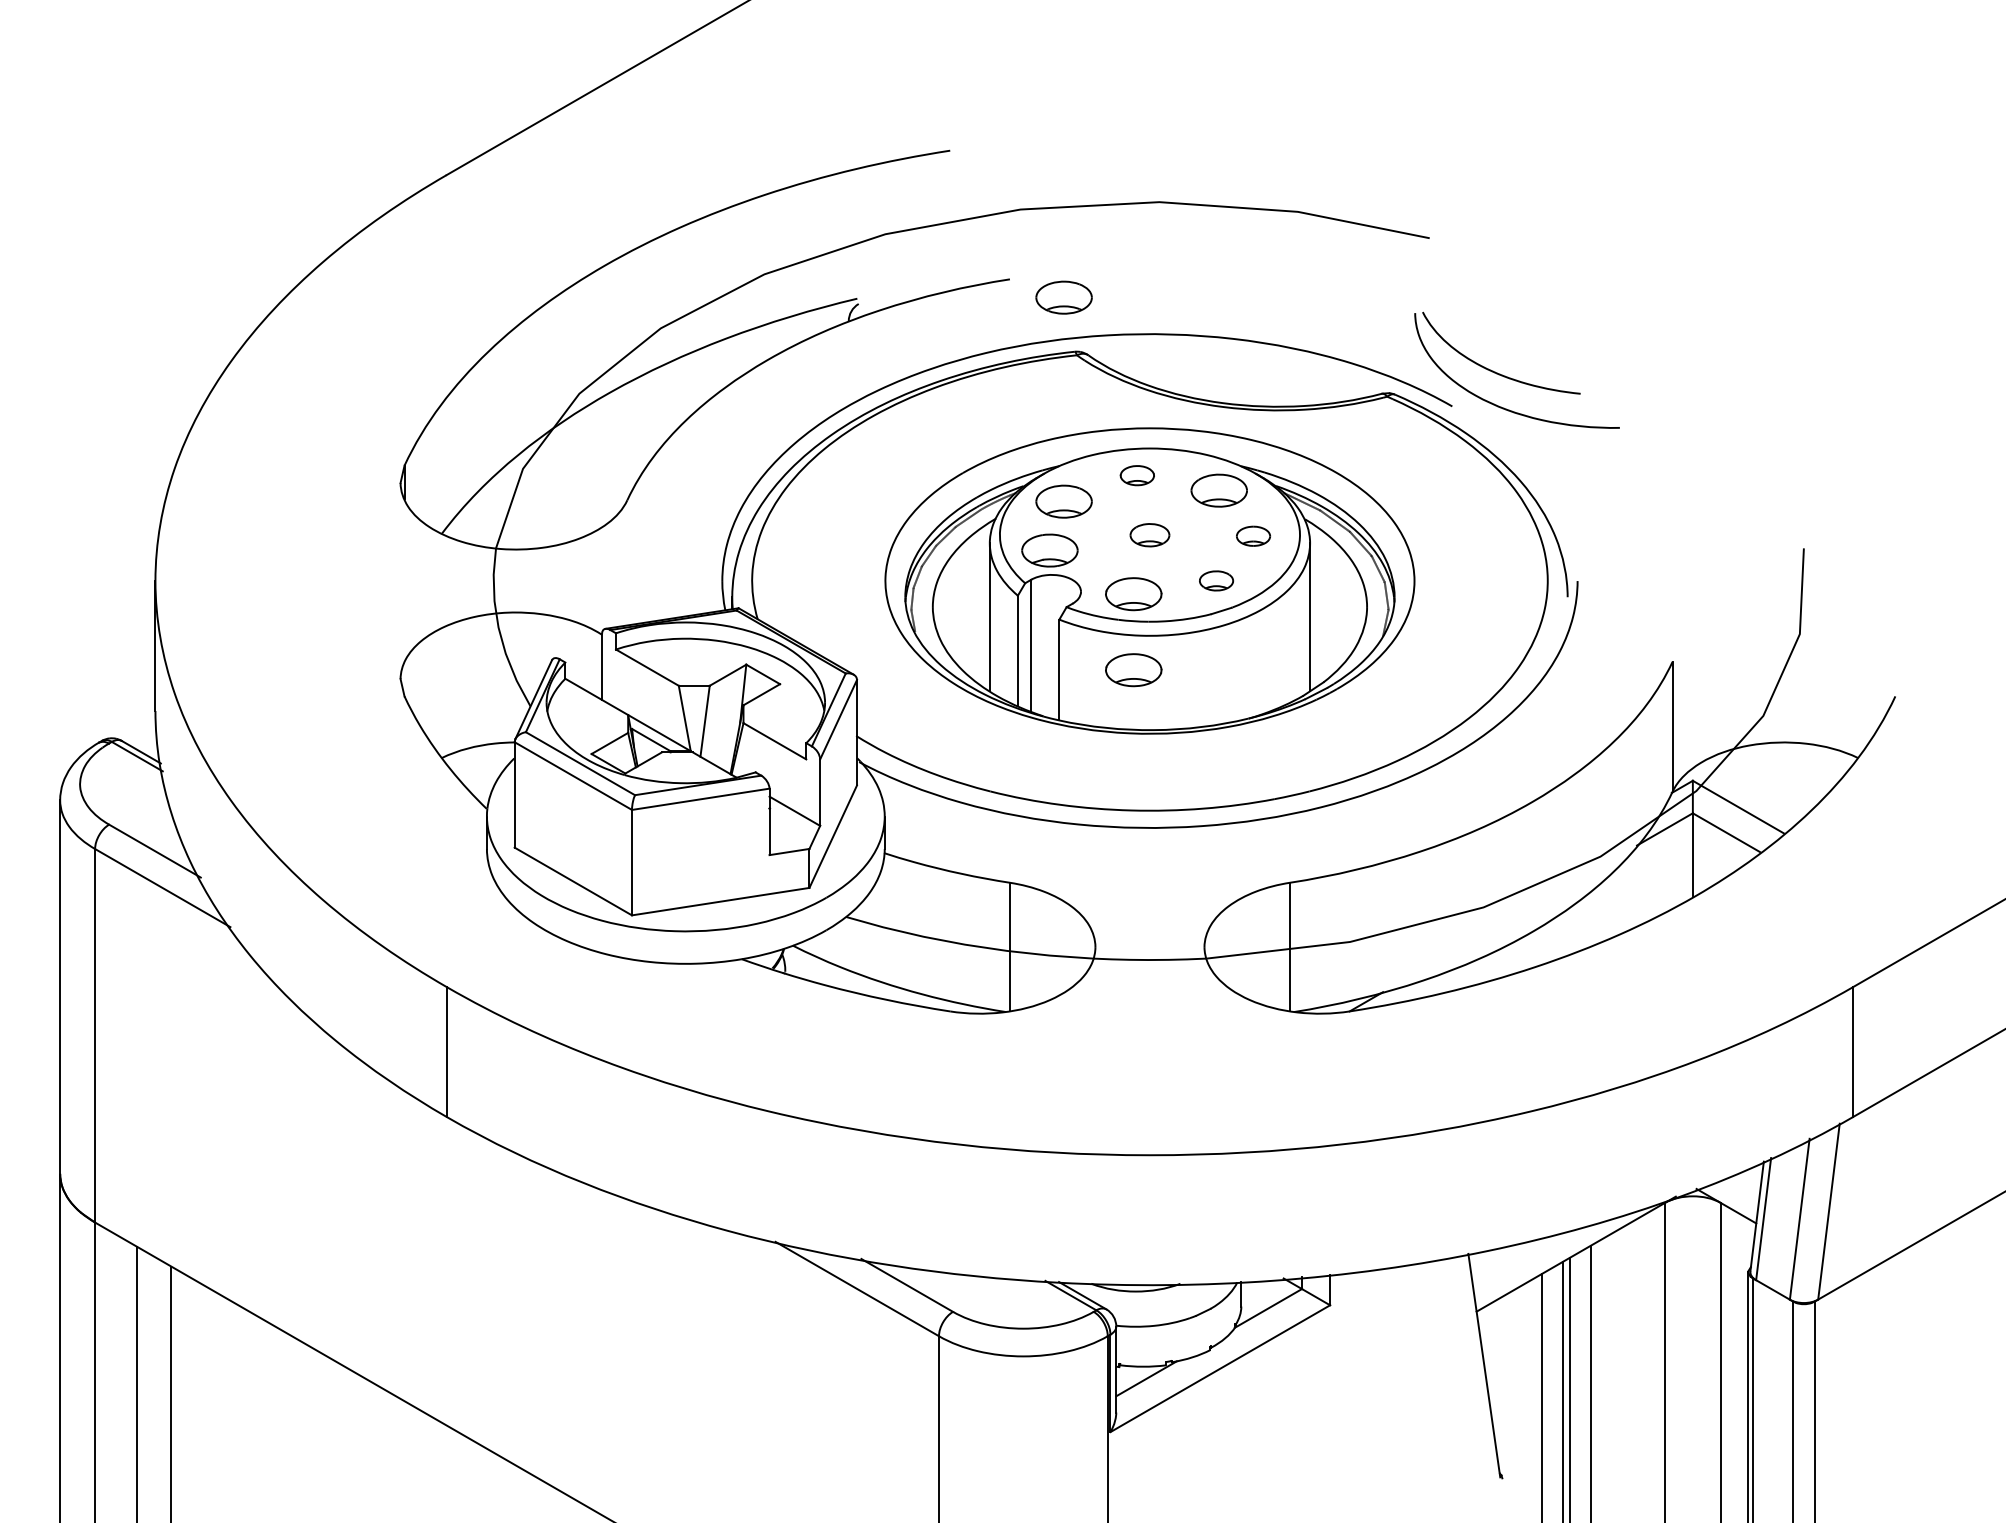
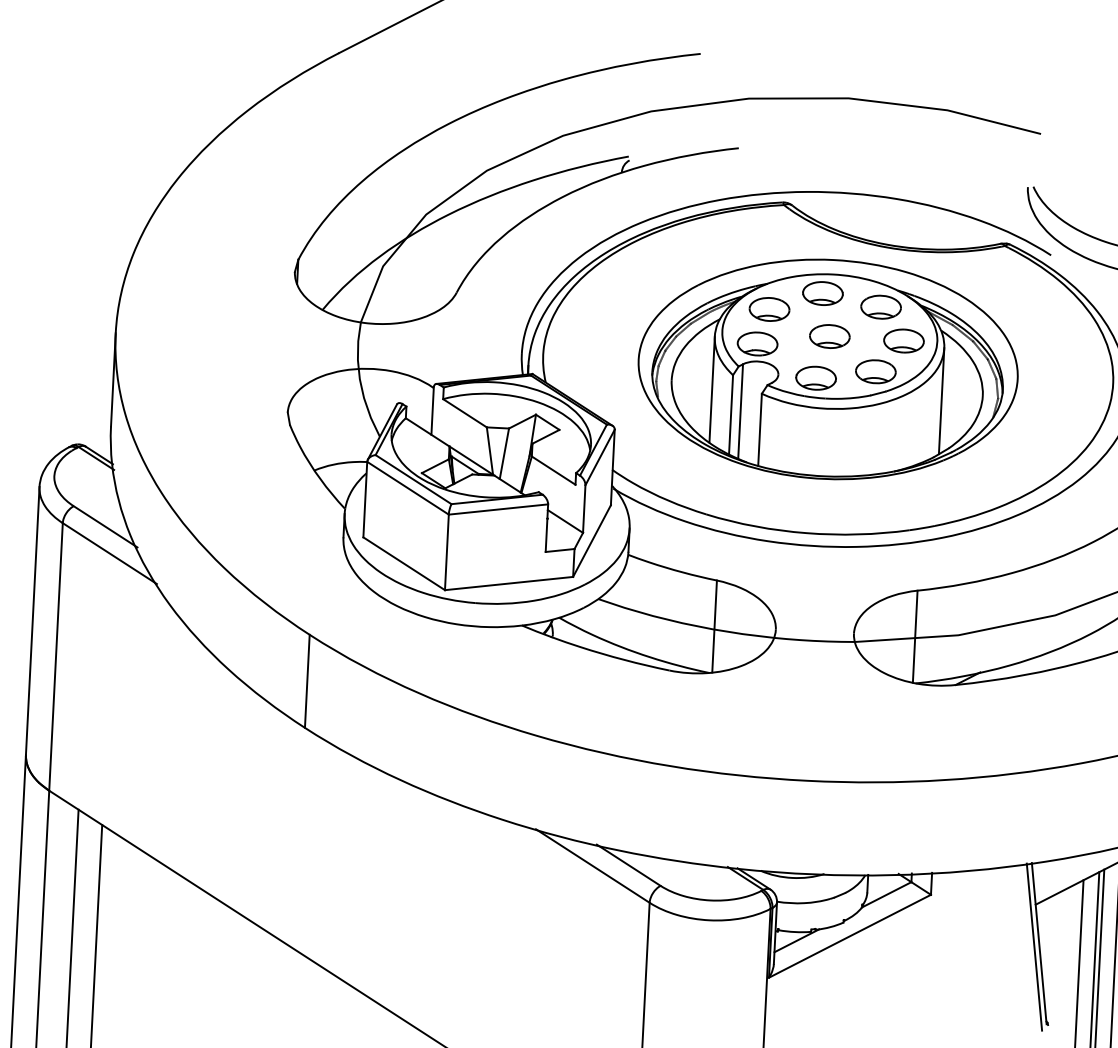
part: (1063, 297) -> (776, 163), removed
part: (1137, 475) -> (823, 293), size x1.67
part: (1149, 535) -> (829, 336), size x1.43
part: (1253, 536) -> (903, 341), size x1.67
part: (1216, 580) -> (875, 371), size x1.67
part: (1133, 670) -> (813, 432), removed
line: (1477, 1370) -> (1034, 946), added

